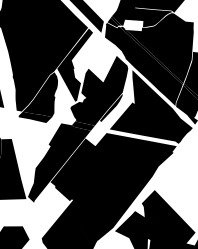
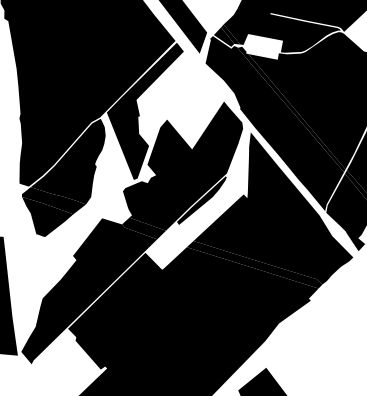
fill: (32, 126) -> (46, 217), added
fill: (142, 137) -> (254, 263), added

